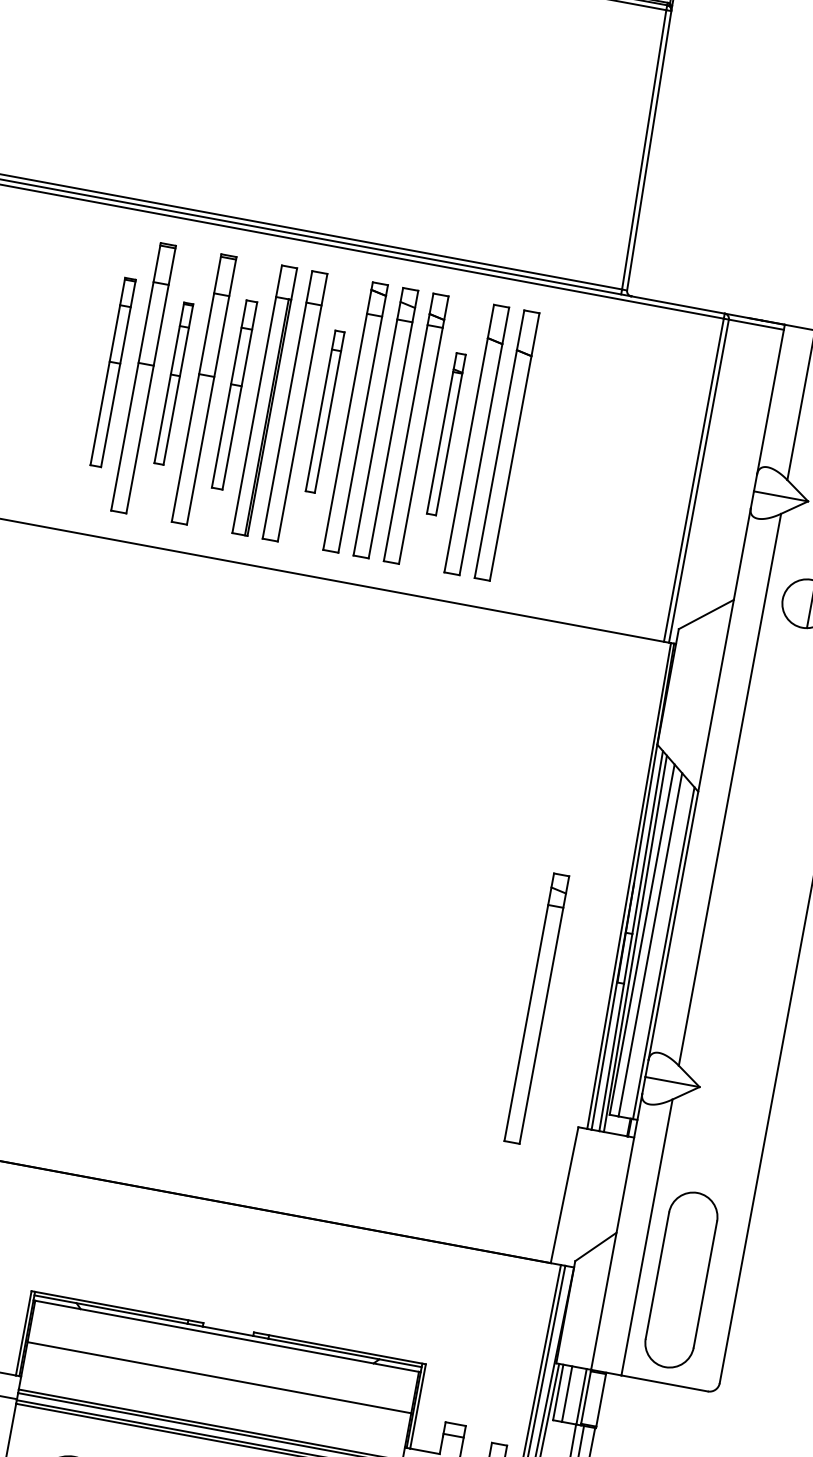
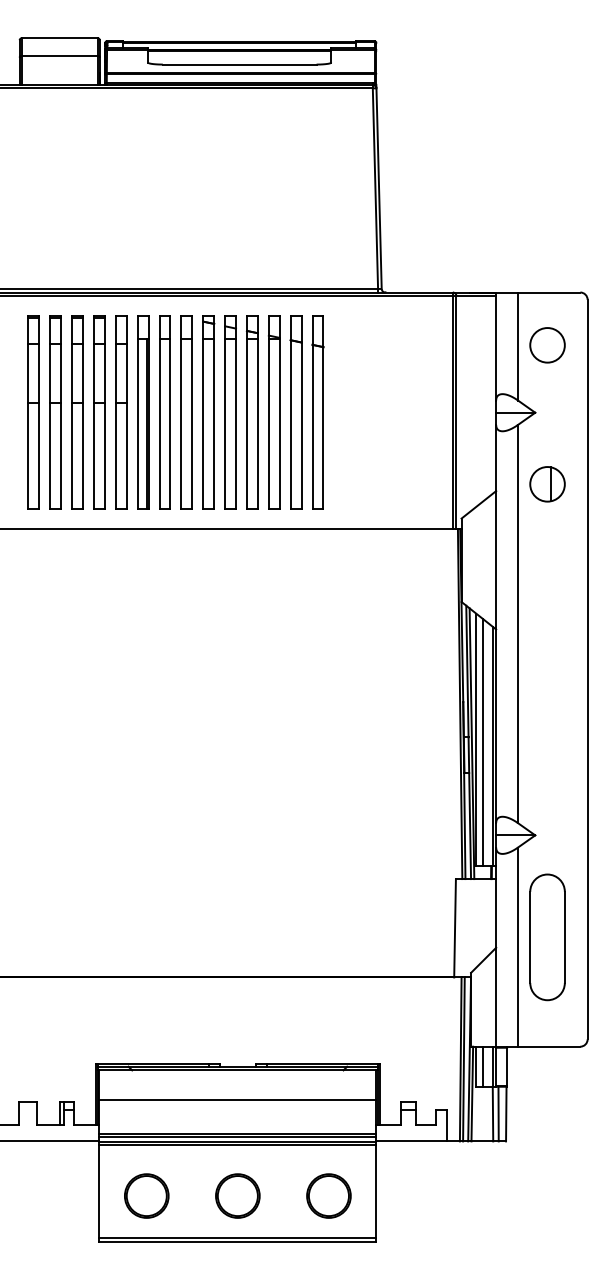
part: (112, 372) -> (33, 412), size x1.43
part: (173, 383) -> (77, 412), size x1.67
part: (234, 394) -> (121, 412), size x1.43
part: (324, 411) -> (186, 412), size x1.67
part: (445, 433) -> (273, 412), size x1.67
part: (536, 1008) -> (411, 801), removed
part: (681, 1280) -> (547, 937), moved

